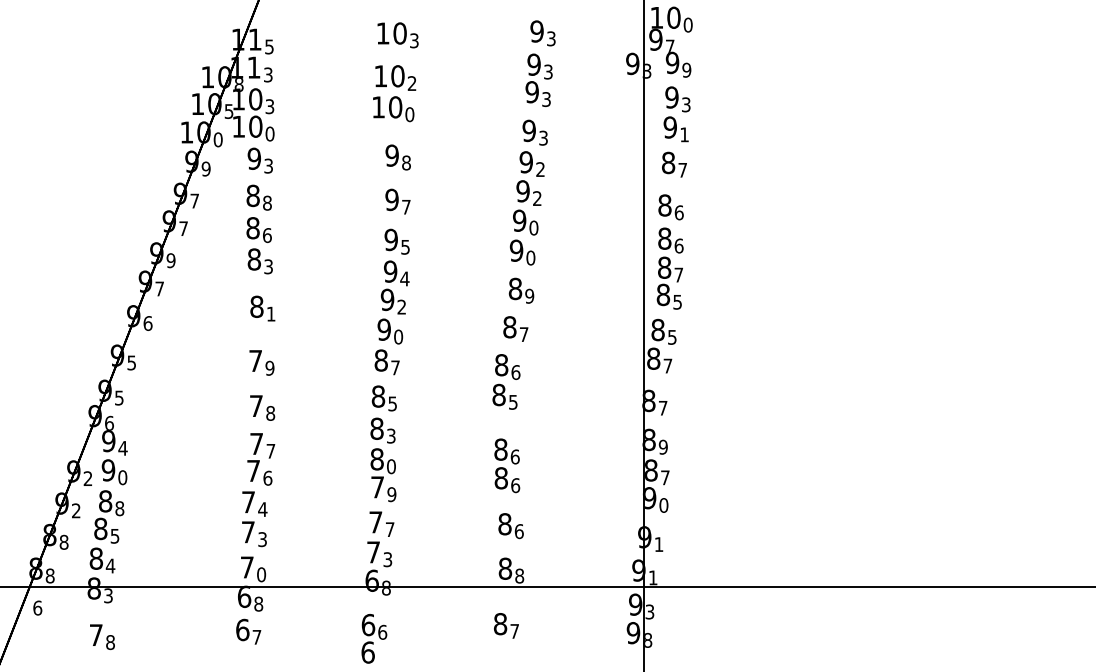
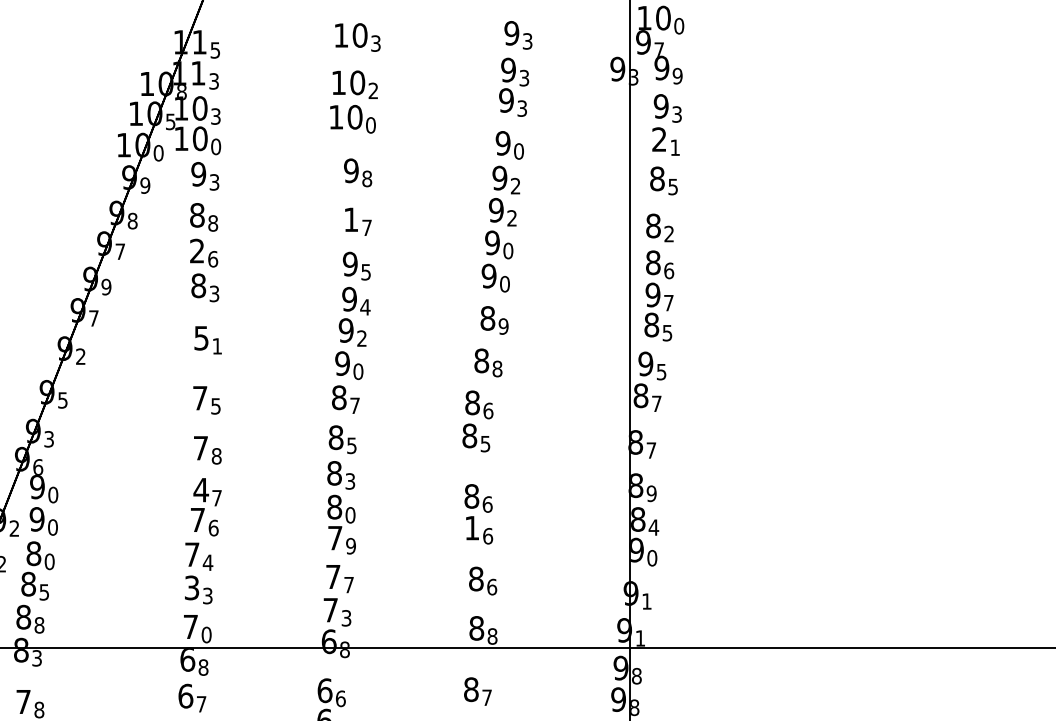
text: (669, 127) -> (658, 139), 9 -> 2
text: (543, 137) -> (518, 150), 3 -> 0
text: (682, 170) -> (672, 187), 7 -> 5
text: (391, 199) -> (350, 219), 9 -> 1
text: (194, 200) -> (132, 220), 7 -> 8
text: (678, 212) -> (668, 233), 6 -> 2
text: (252, 228) -> (196, 251), 8 -> 2
text: (664, 267) -> (652, 294), 8 -> 9
text: (256, 306) -> (201, 337), 8 -> 5
text: (147, 323) -> (80, 356), 6 -> 2
text: (657, 330) -> (645, 364), 8 -> 9
text: (523, 334) -> (496, 368), 7 -> 8
text: (269, 367) -> (215, 405), 9 -> 5
text: (119, 397) -> (49, 438), 5 -> 3
text: (256, 443) -> (201, 489), 7 -> 4
text: (122, 447) -> (52, 494), 4 -> 0
text: (665, 477) -> (654, 527), 7 -> 4
text: (500, 478) -> (471, 528), 8 -> 1
text: (119, 508) -> (49, 561), 8 -> 0
text: (248, 532) -> (192, 588), 7 -> 3
text: (110, 565) -> (39, 624), 4 -> 8
text: (649, 611) -> (636, 675), 3 -> 8

